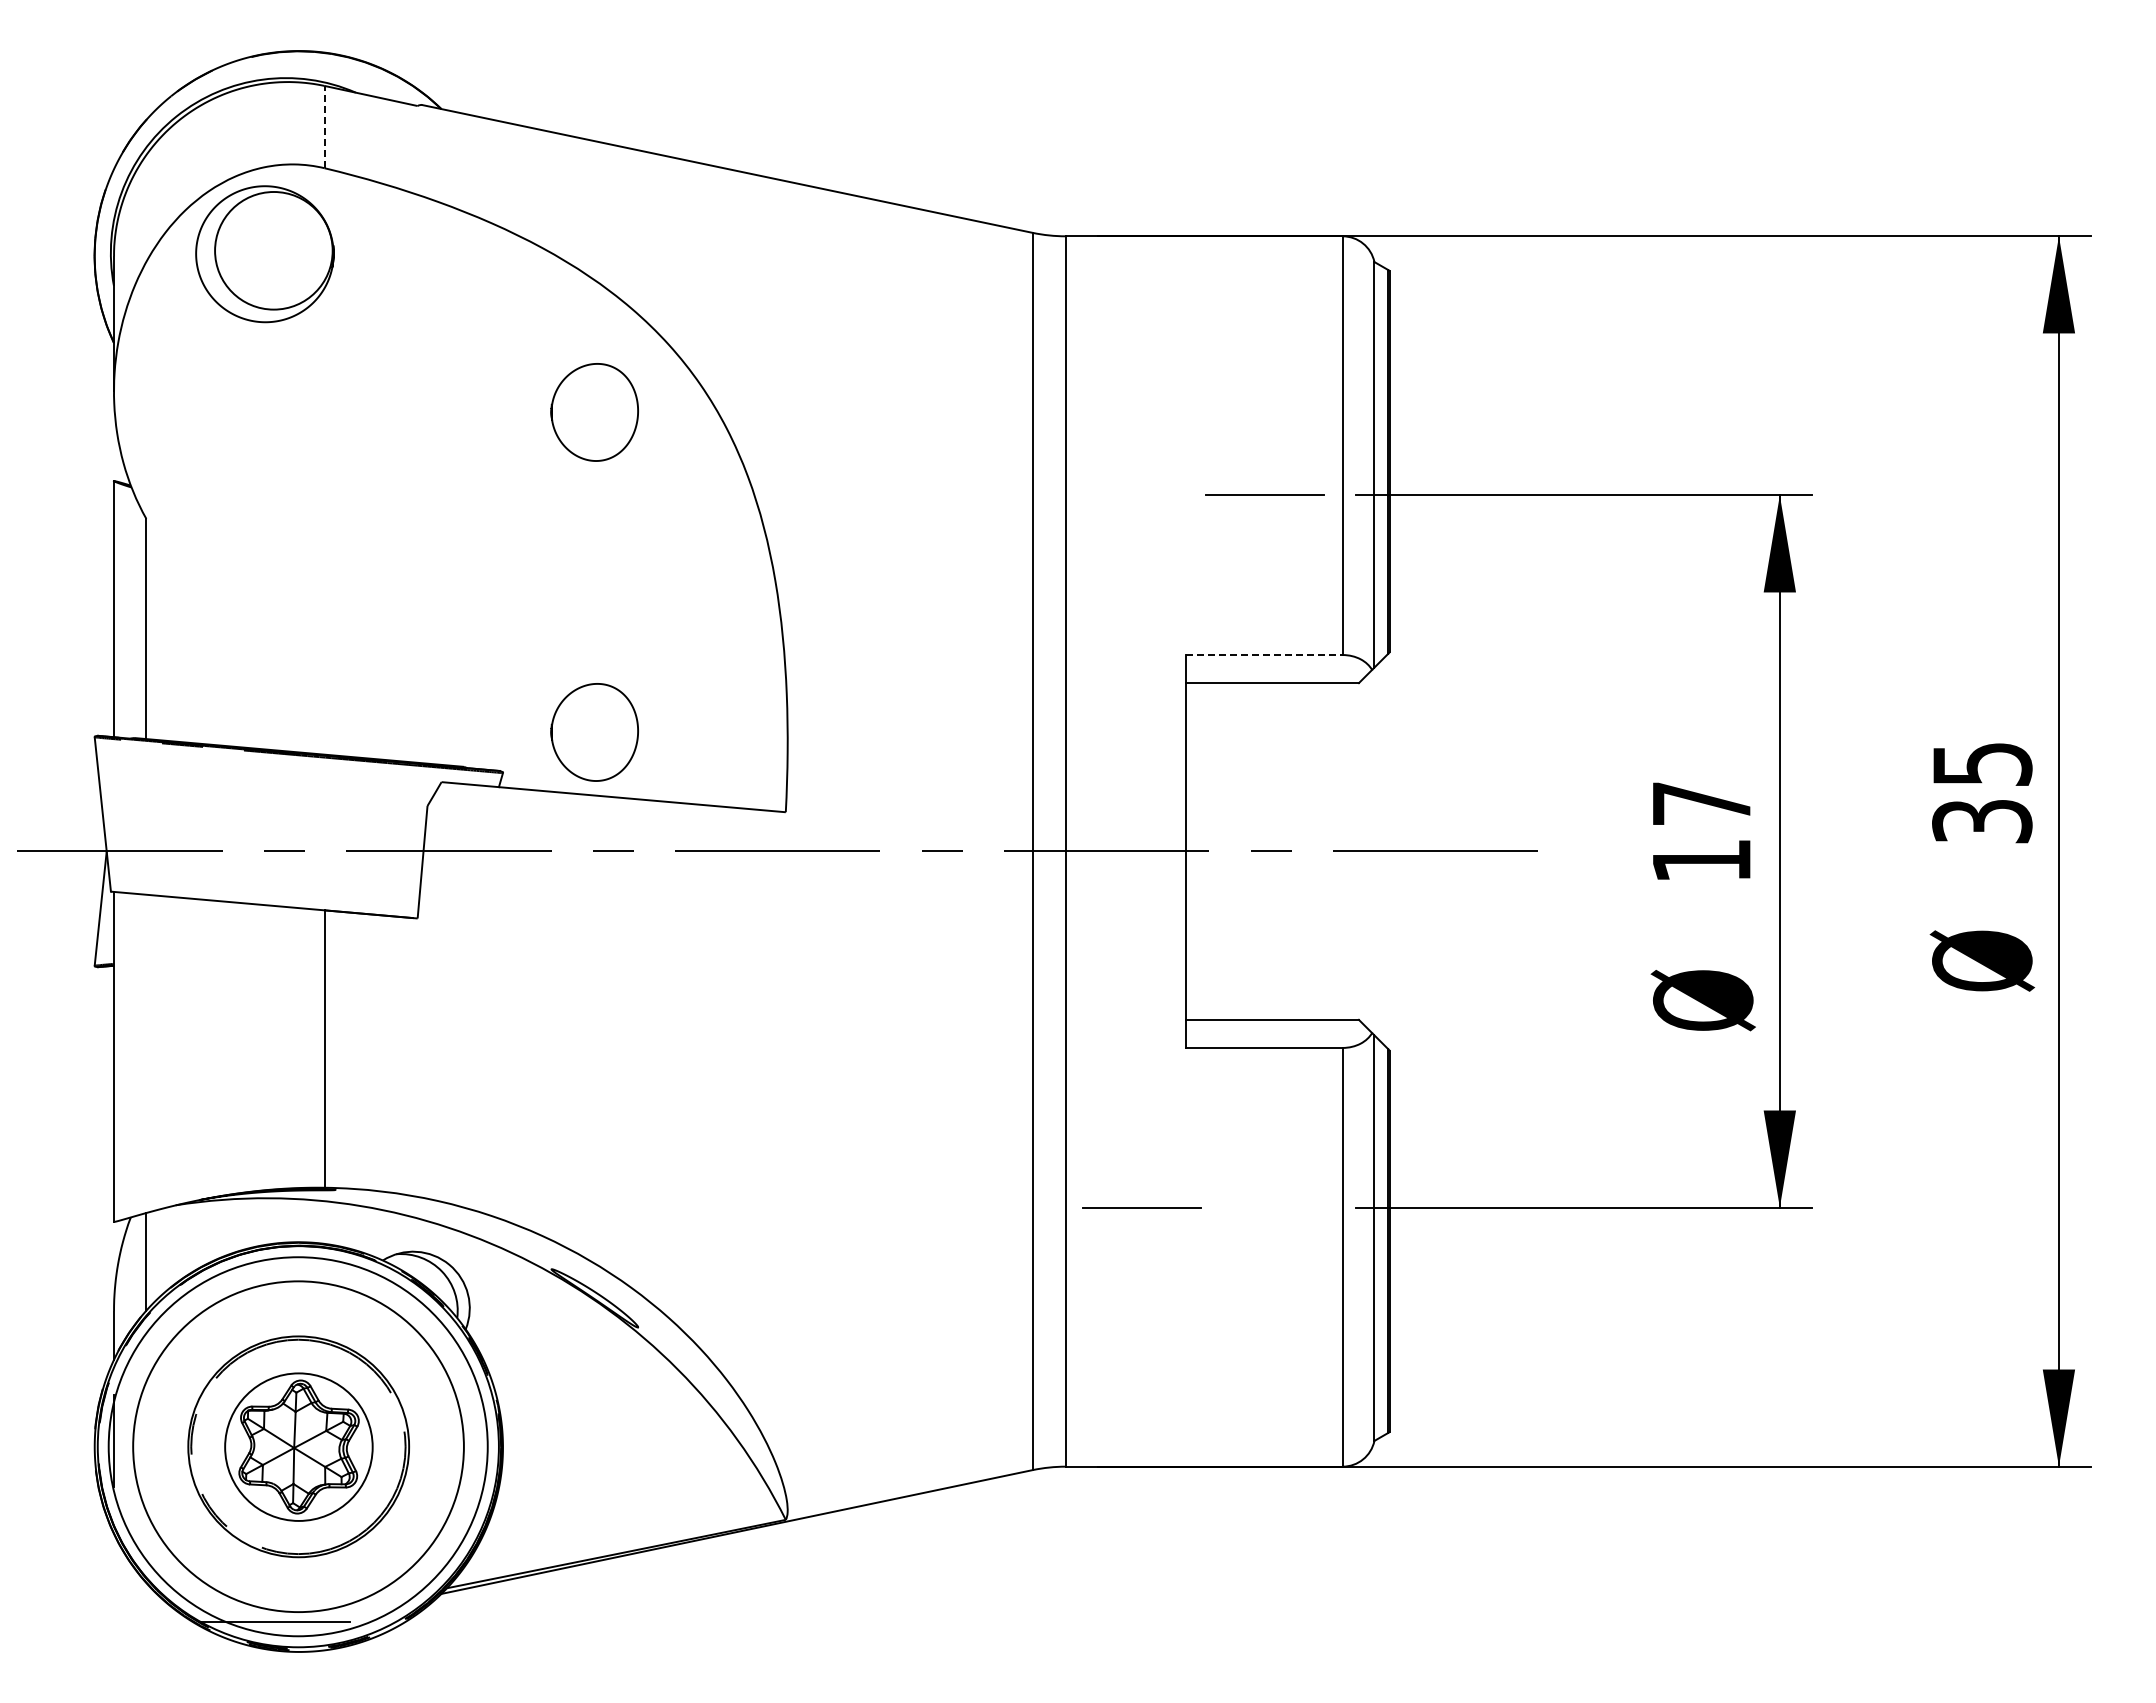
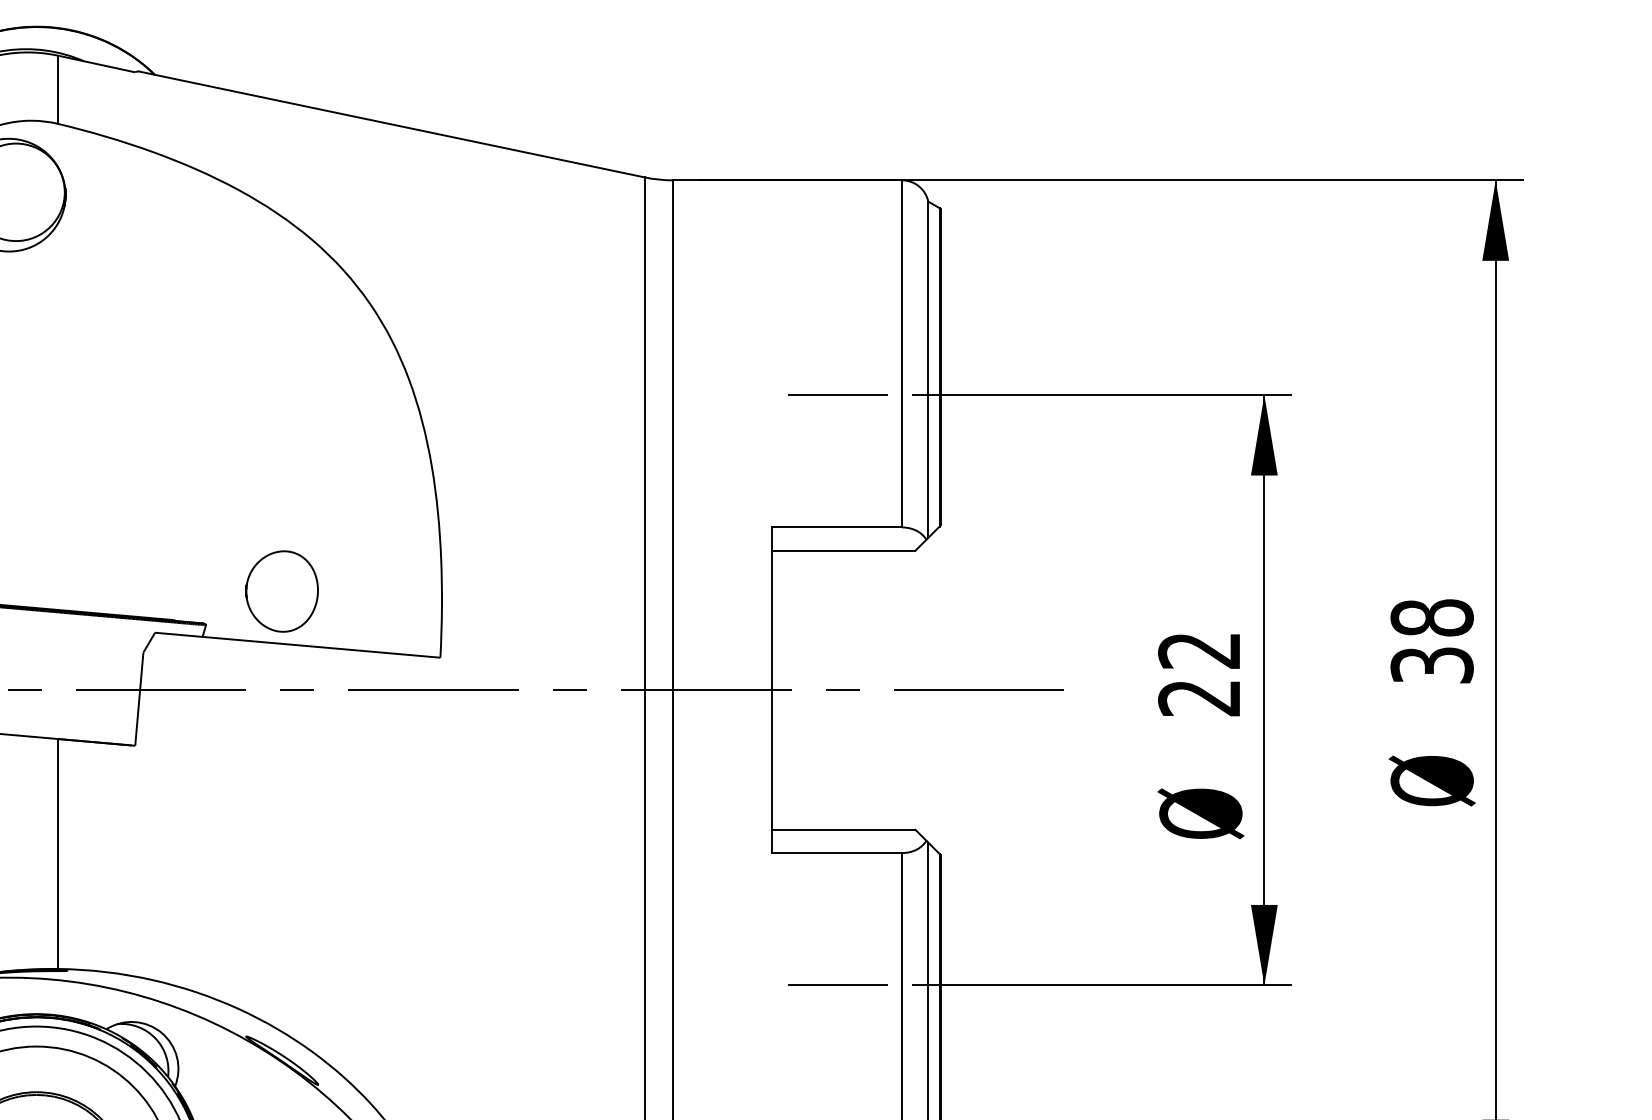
line: (324, 126) -> (58, 89), dashed -> solid
curve: (553, 404) -> (247, 319), removed
line: (1264, 655) -> (837, 527), dashed -> solid
text: (1982, 763) -> (1432, 617), 35 -> 38
text: (1700, 832) -> (1198, 674), 17 -> 22
line: (1141, 1207) -> (837, 985), moved

